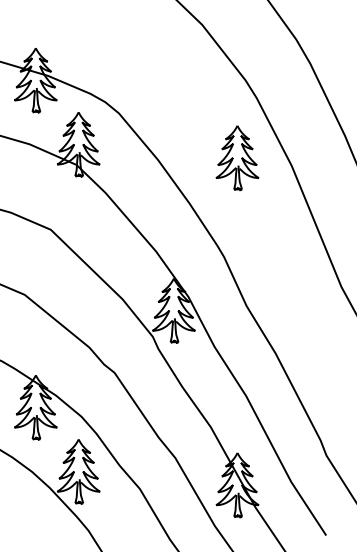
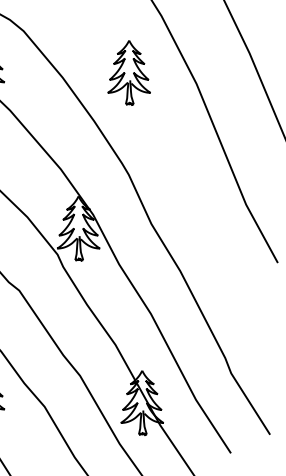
part: (237, 158) -> (129, 73), moved

